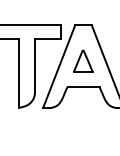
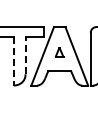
part: (83, 60) -> (59, 52), size x0.6
line: (35, 65) -> (25, 55), solid -> dashed
line: (19, 73) -> (14, 61), solid -> dashed

